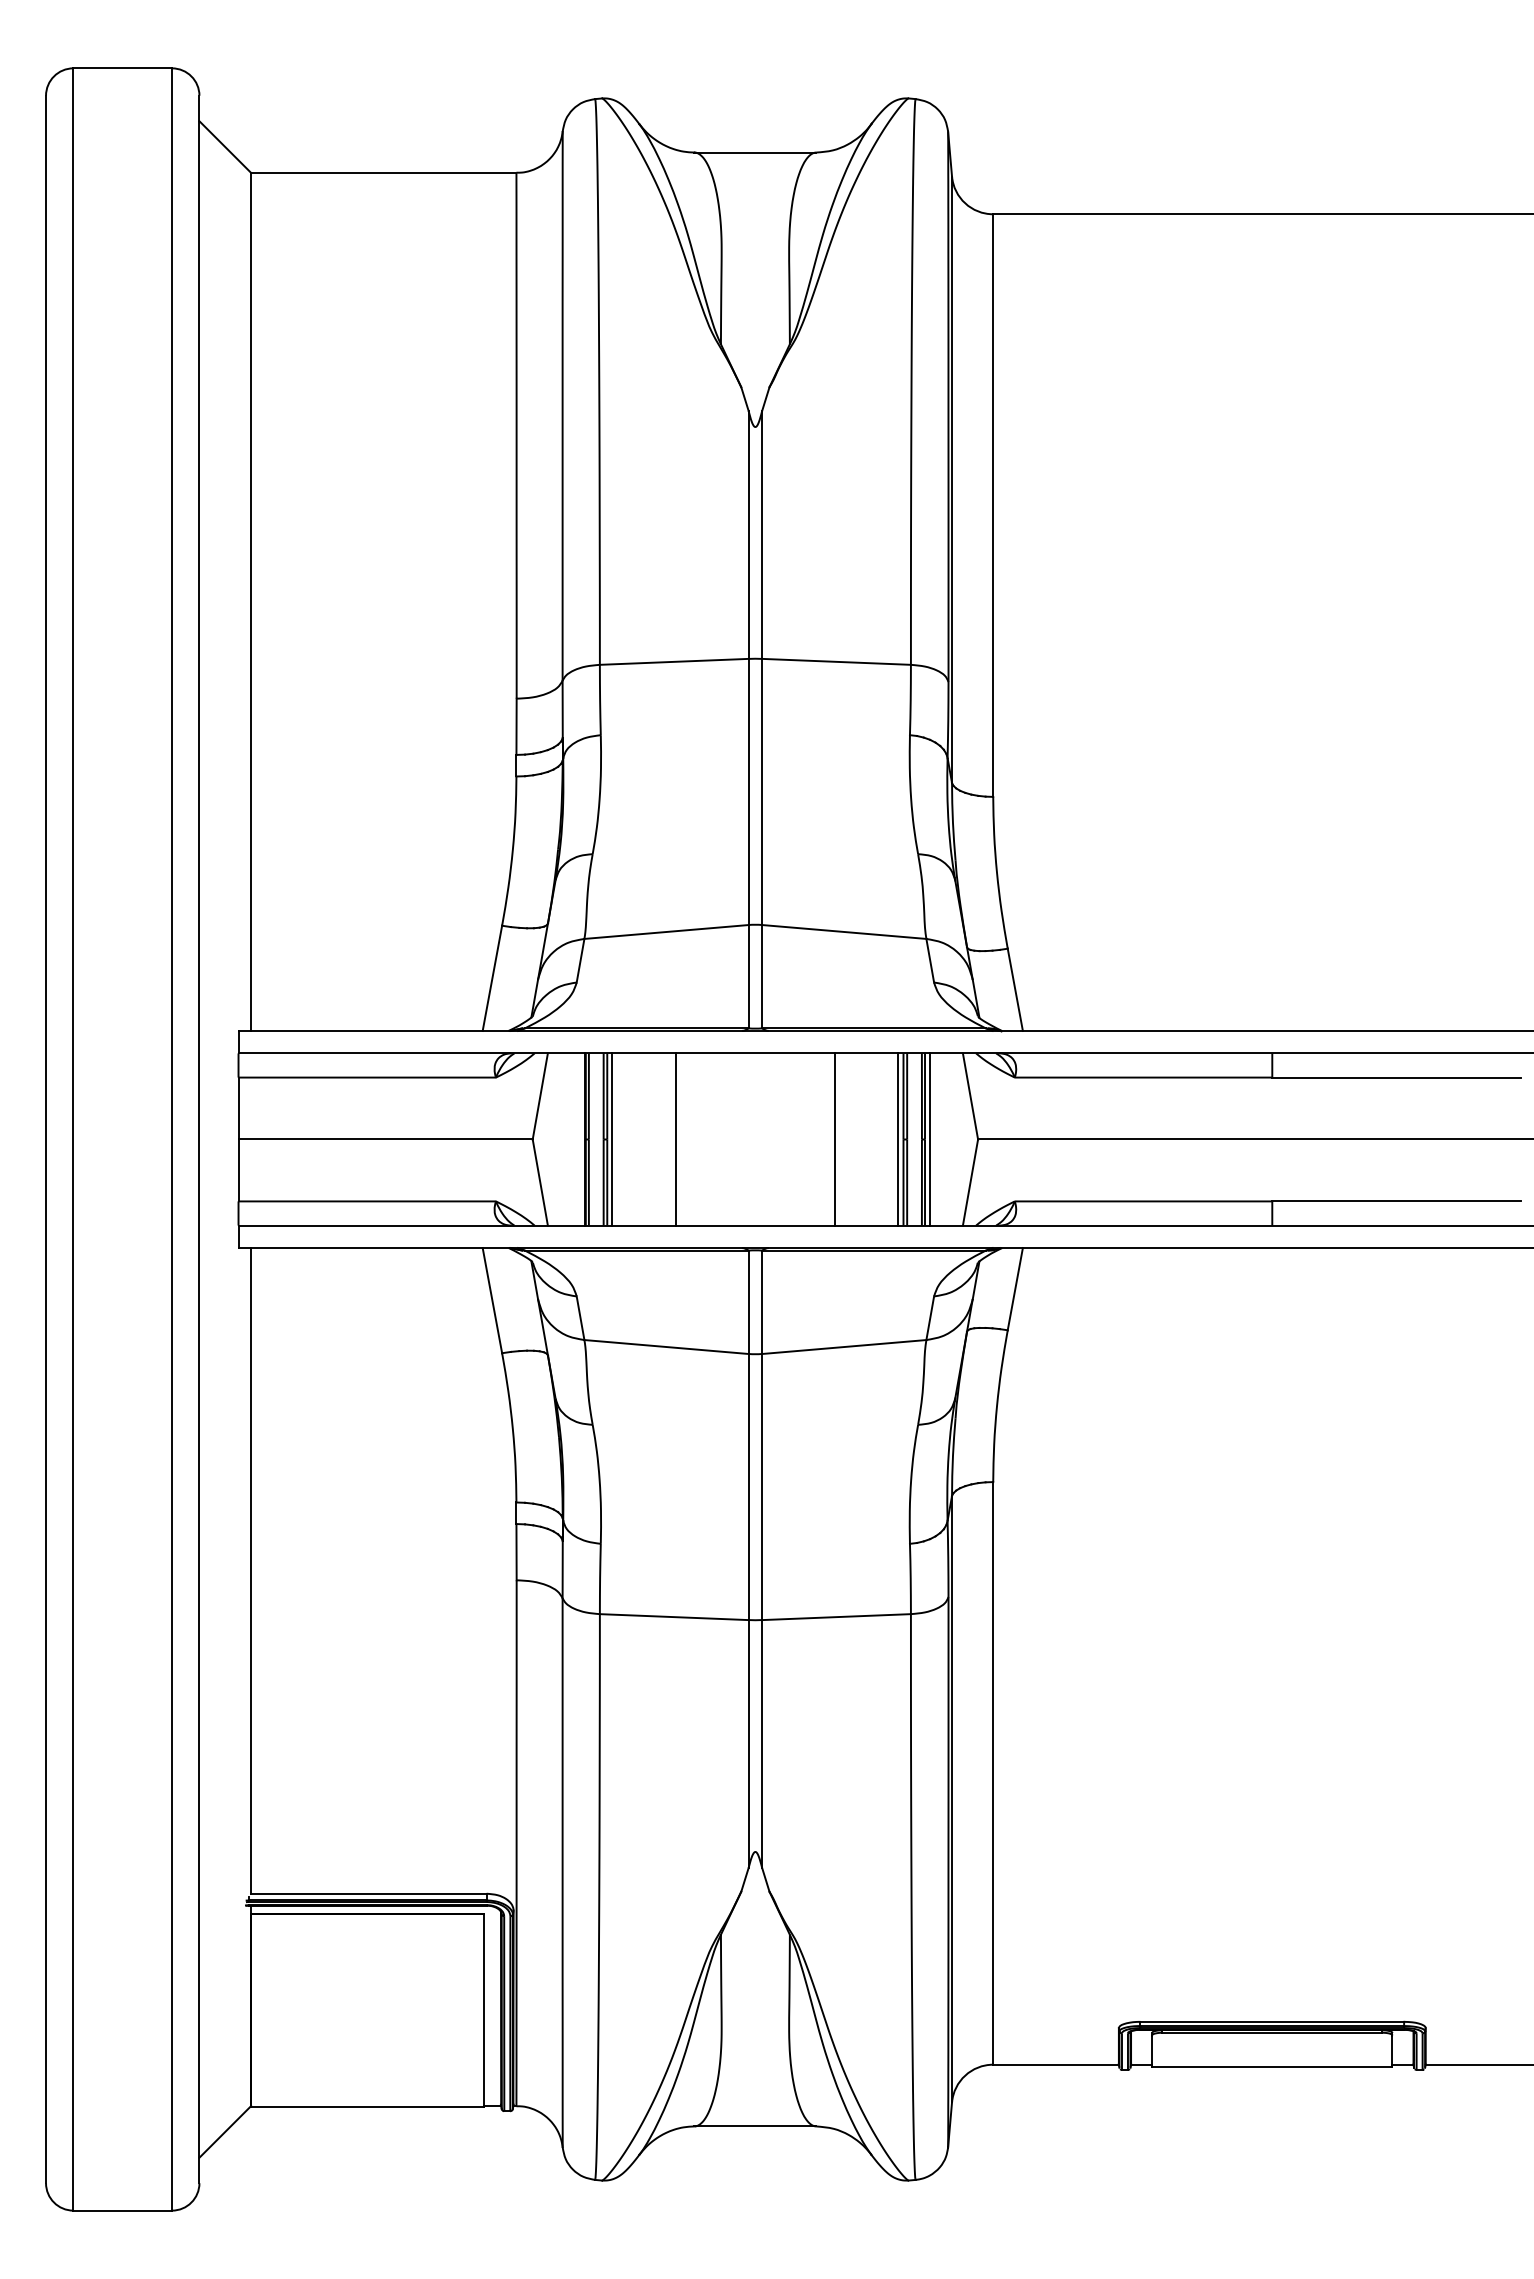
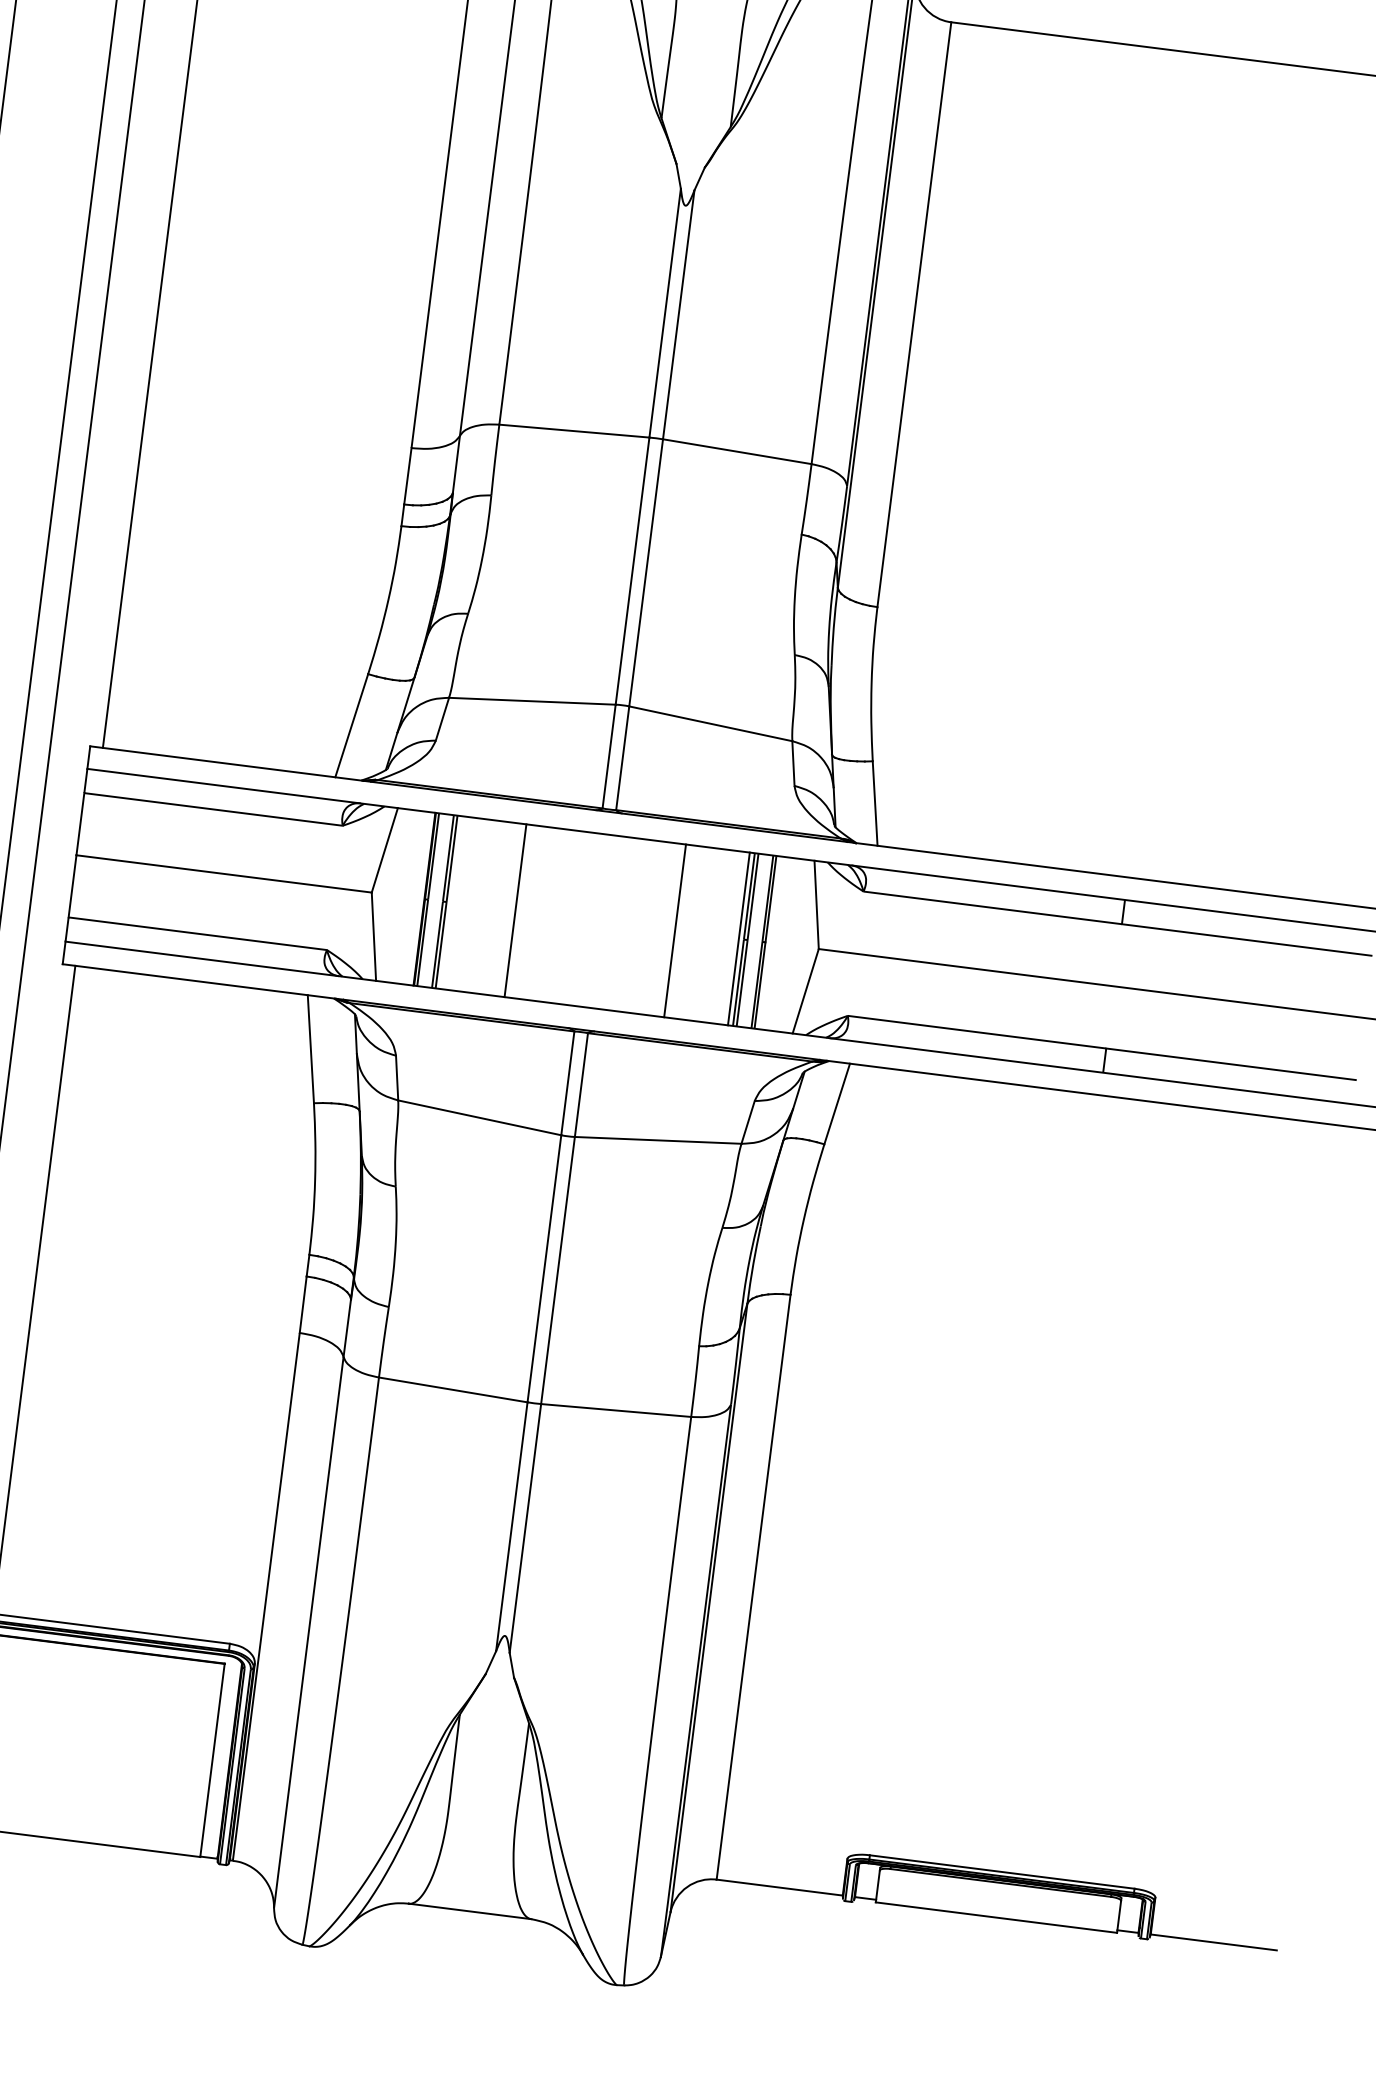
line: (612, 1139) -> (451, 902), removed
line: (929, 1139) -> (770, 942), removed

